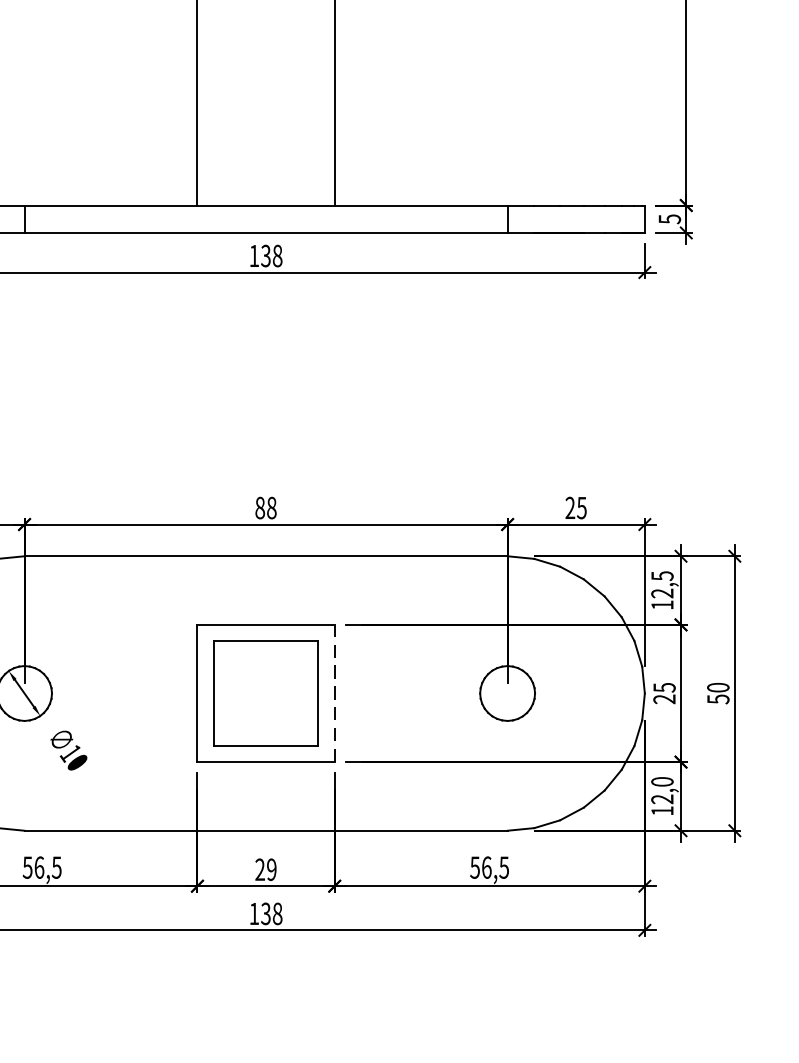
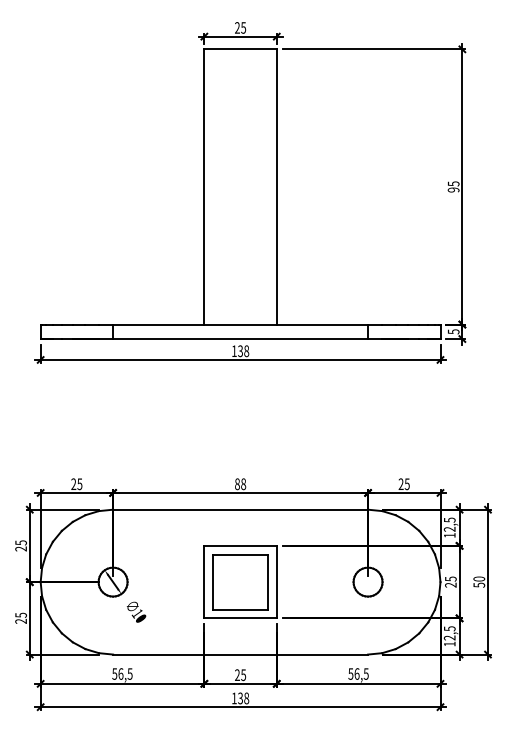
line: (334, 692) -> (276, 581), dashed -> solid
text: (661, 781) -> (449, 628), 12,0 -> 12,5
text: (271, 868) -> (243, 674), 29 -> 25

